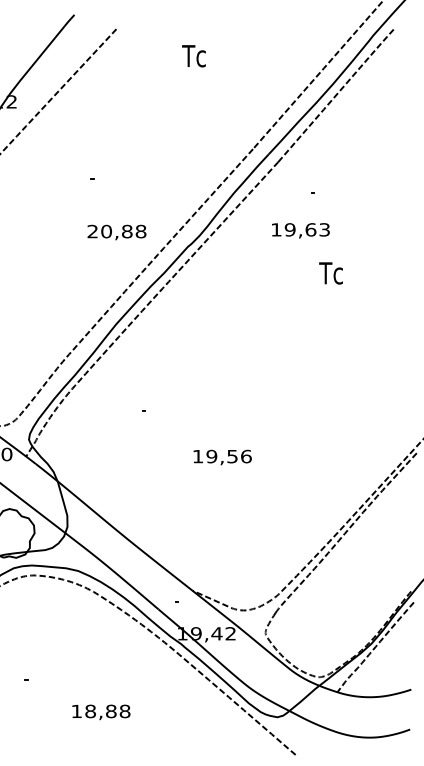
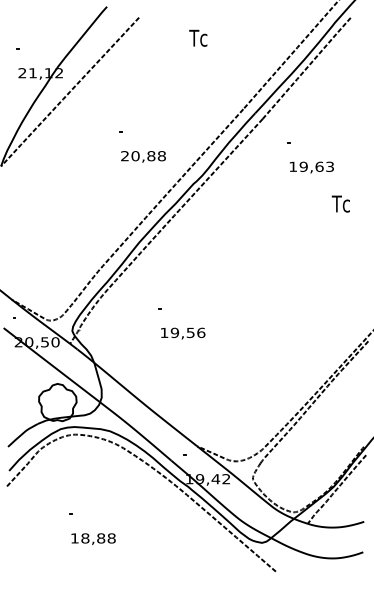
text: (300, 230) -> (311, 167), moved
text: (116, 232) -> (143, 156), moved
text: (330, 272) -> (340, 203), moved
text: (223, 457) -> (183, 333), moved
text: (101, 711) -> (93, 538), moved

